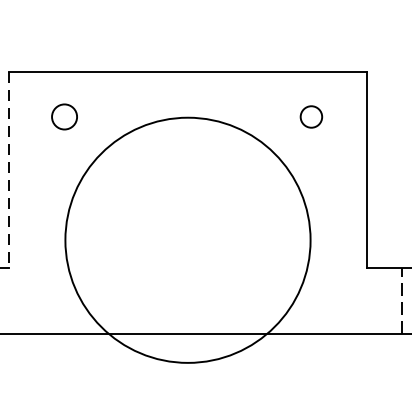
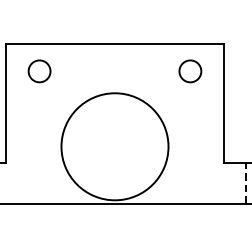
circle: (64, 117) -> (39, 71), size x1.43
circle: (311, 117) -> (190, 71), size x1.67
line: (8, 169) -> (5, 103), dashed -> solid
circle: (187, 239) -> (114, 146), size x0.71

